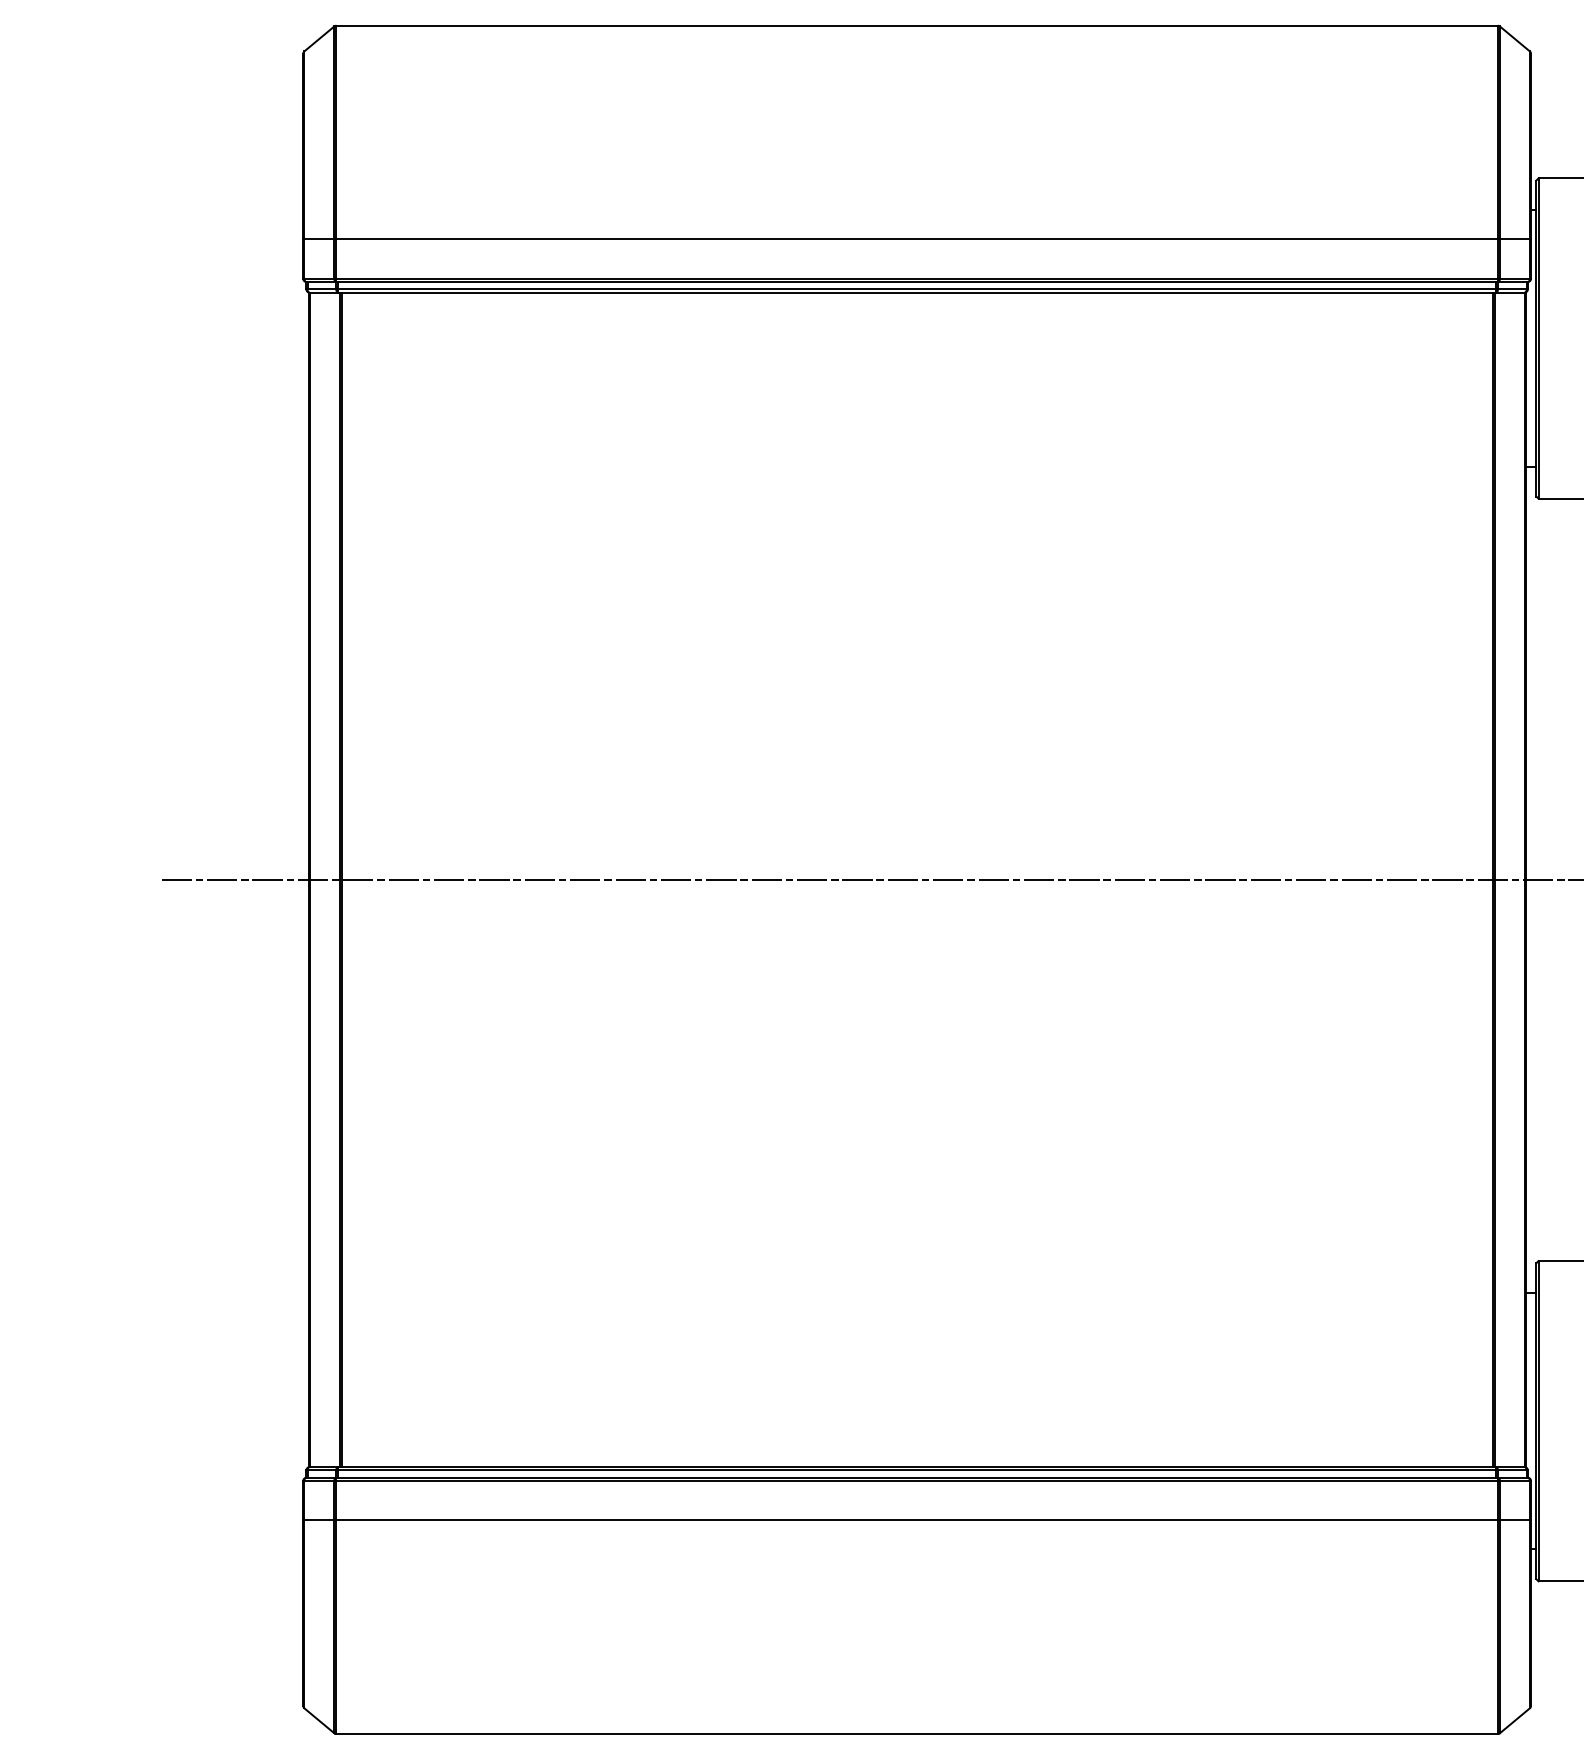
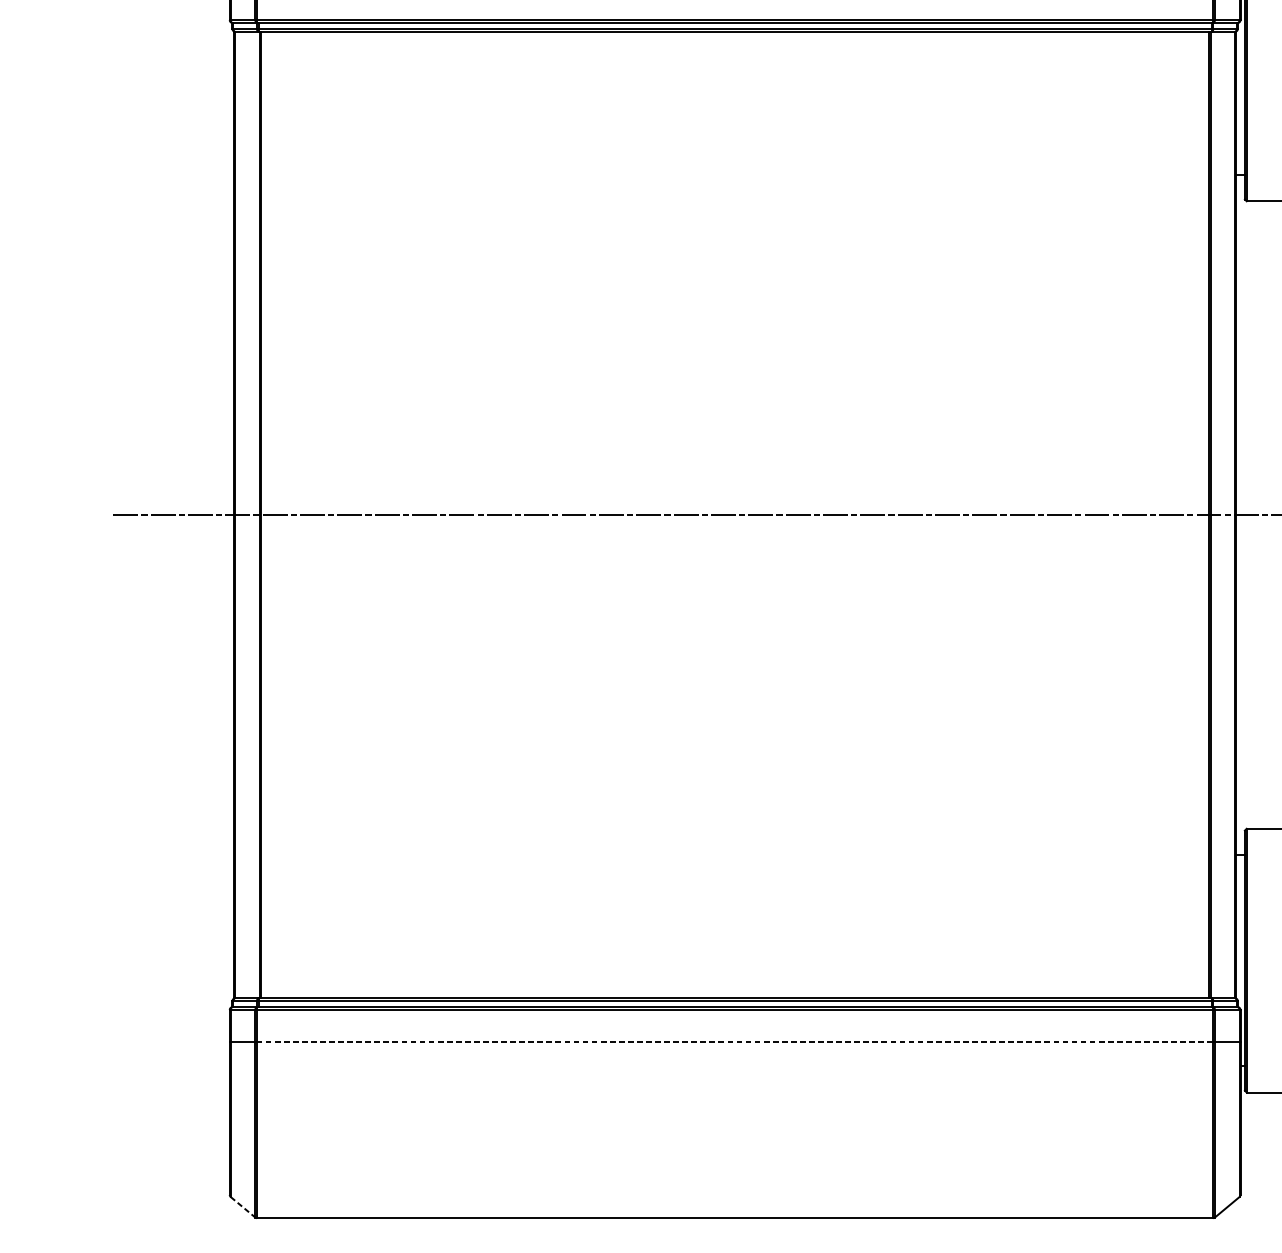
line: (917, 1520) -> (735, 1042), solid -> dashed
line: (319, 1720) -> (243, 1207), solid -> dashed

